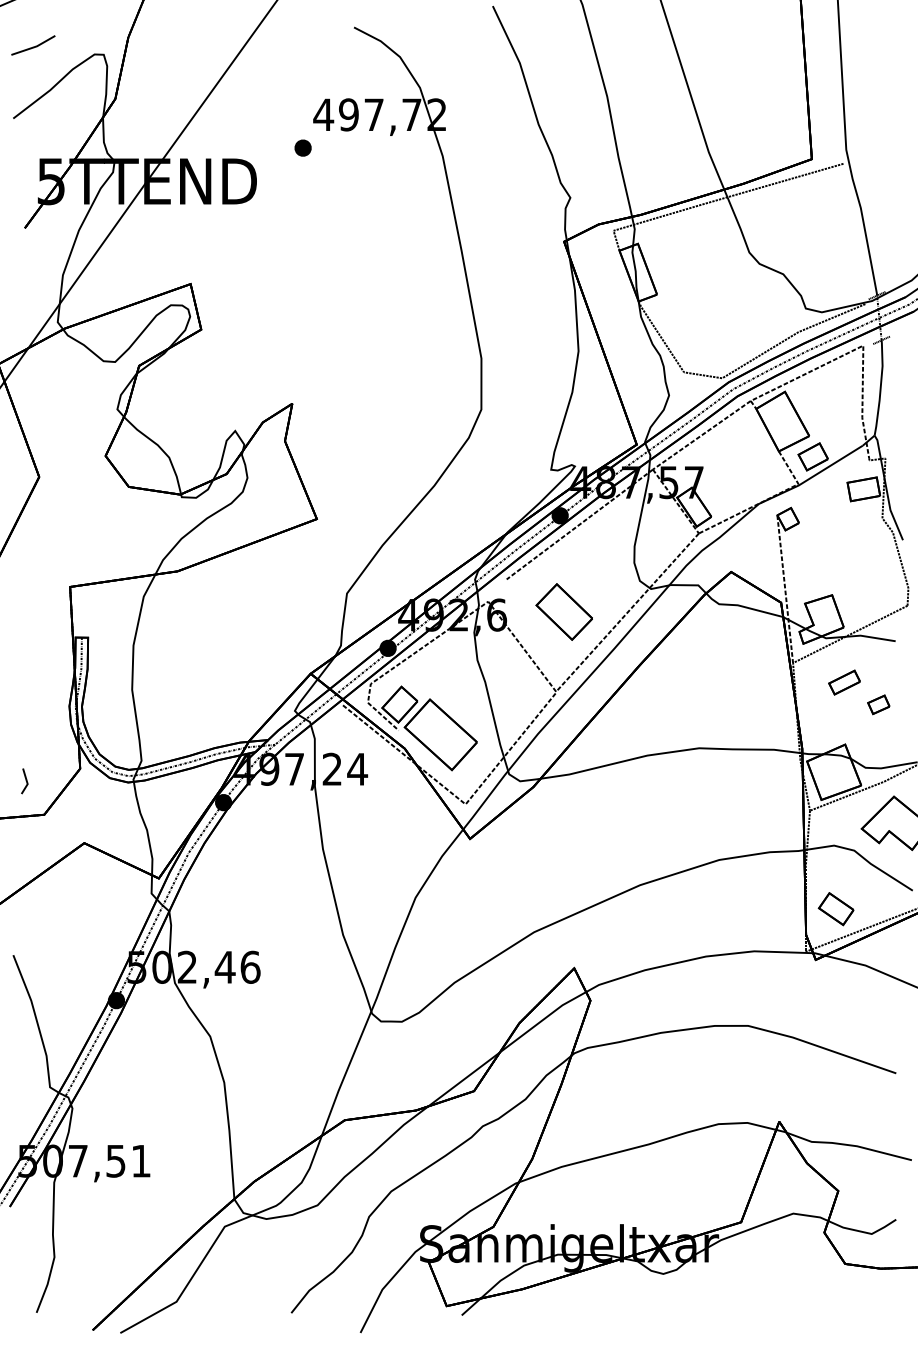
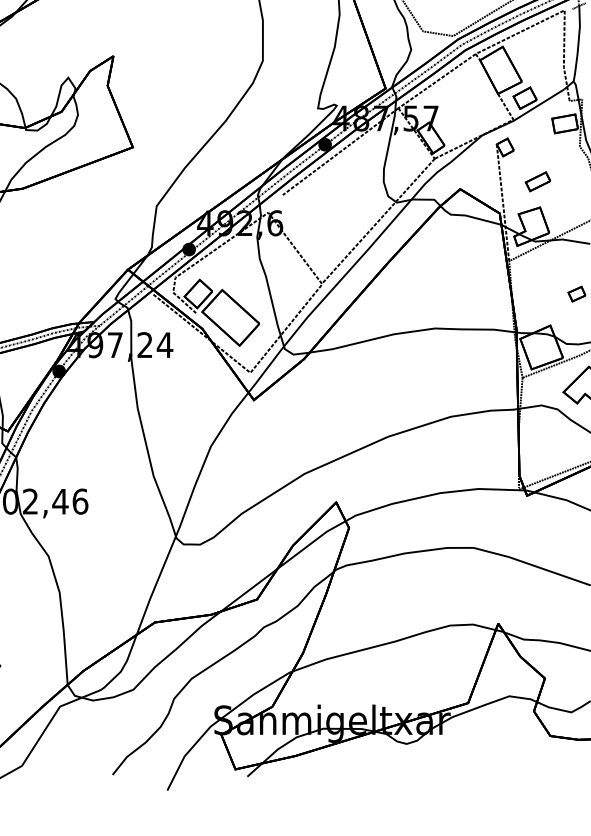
part: (563, 611) -> (327, 220), removed
part: (844, 682) -> (537, 181), moved
part: (835, 909) -> (542, 455), removed

